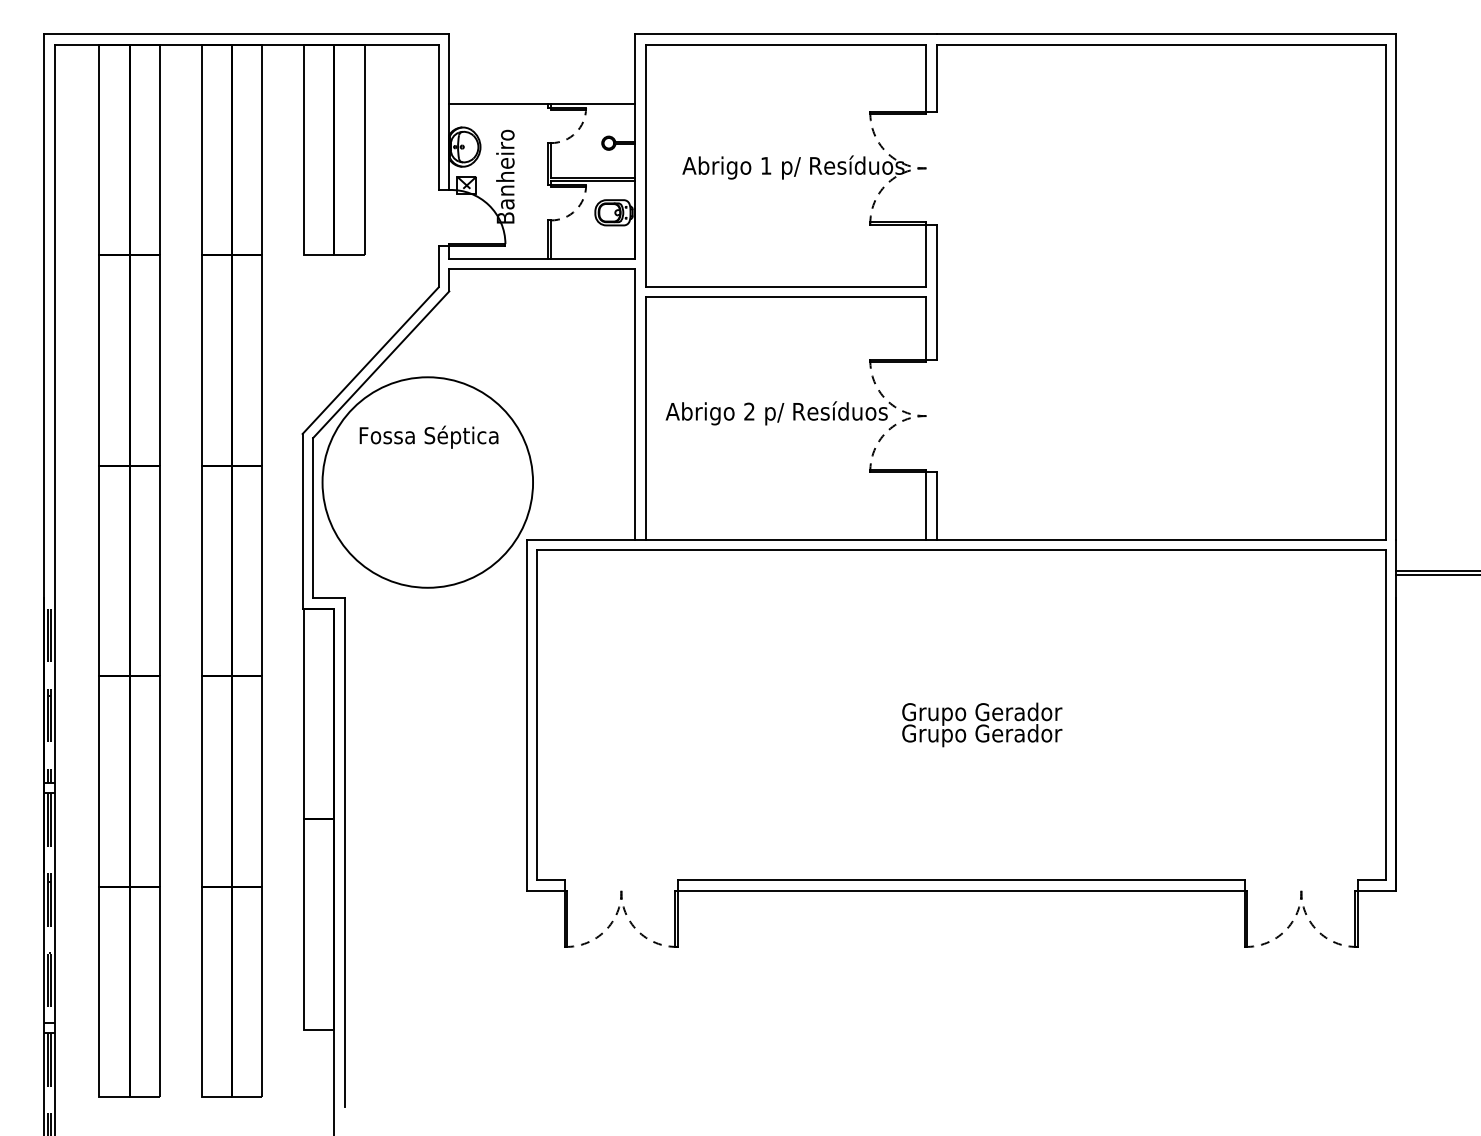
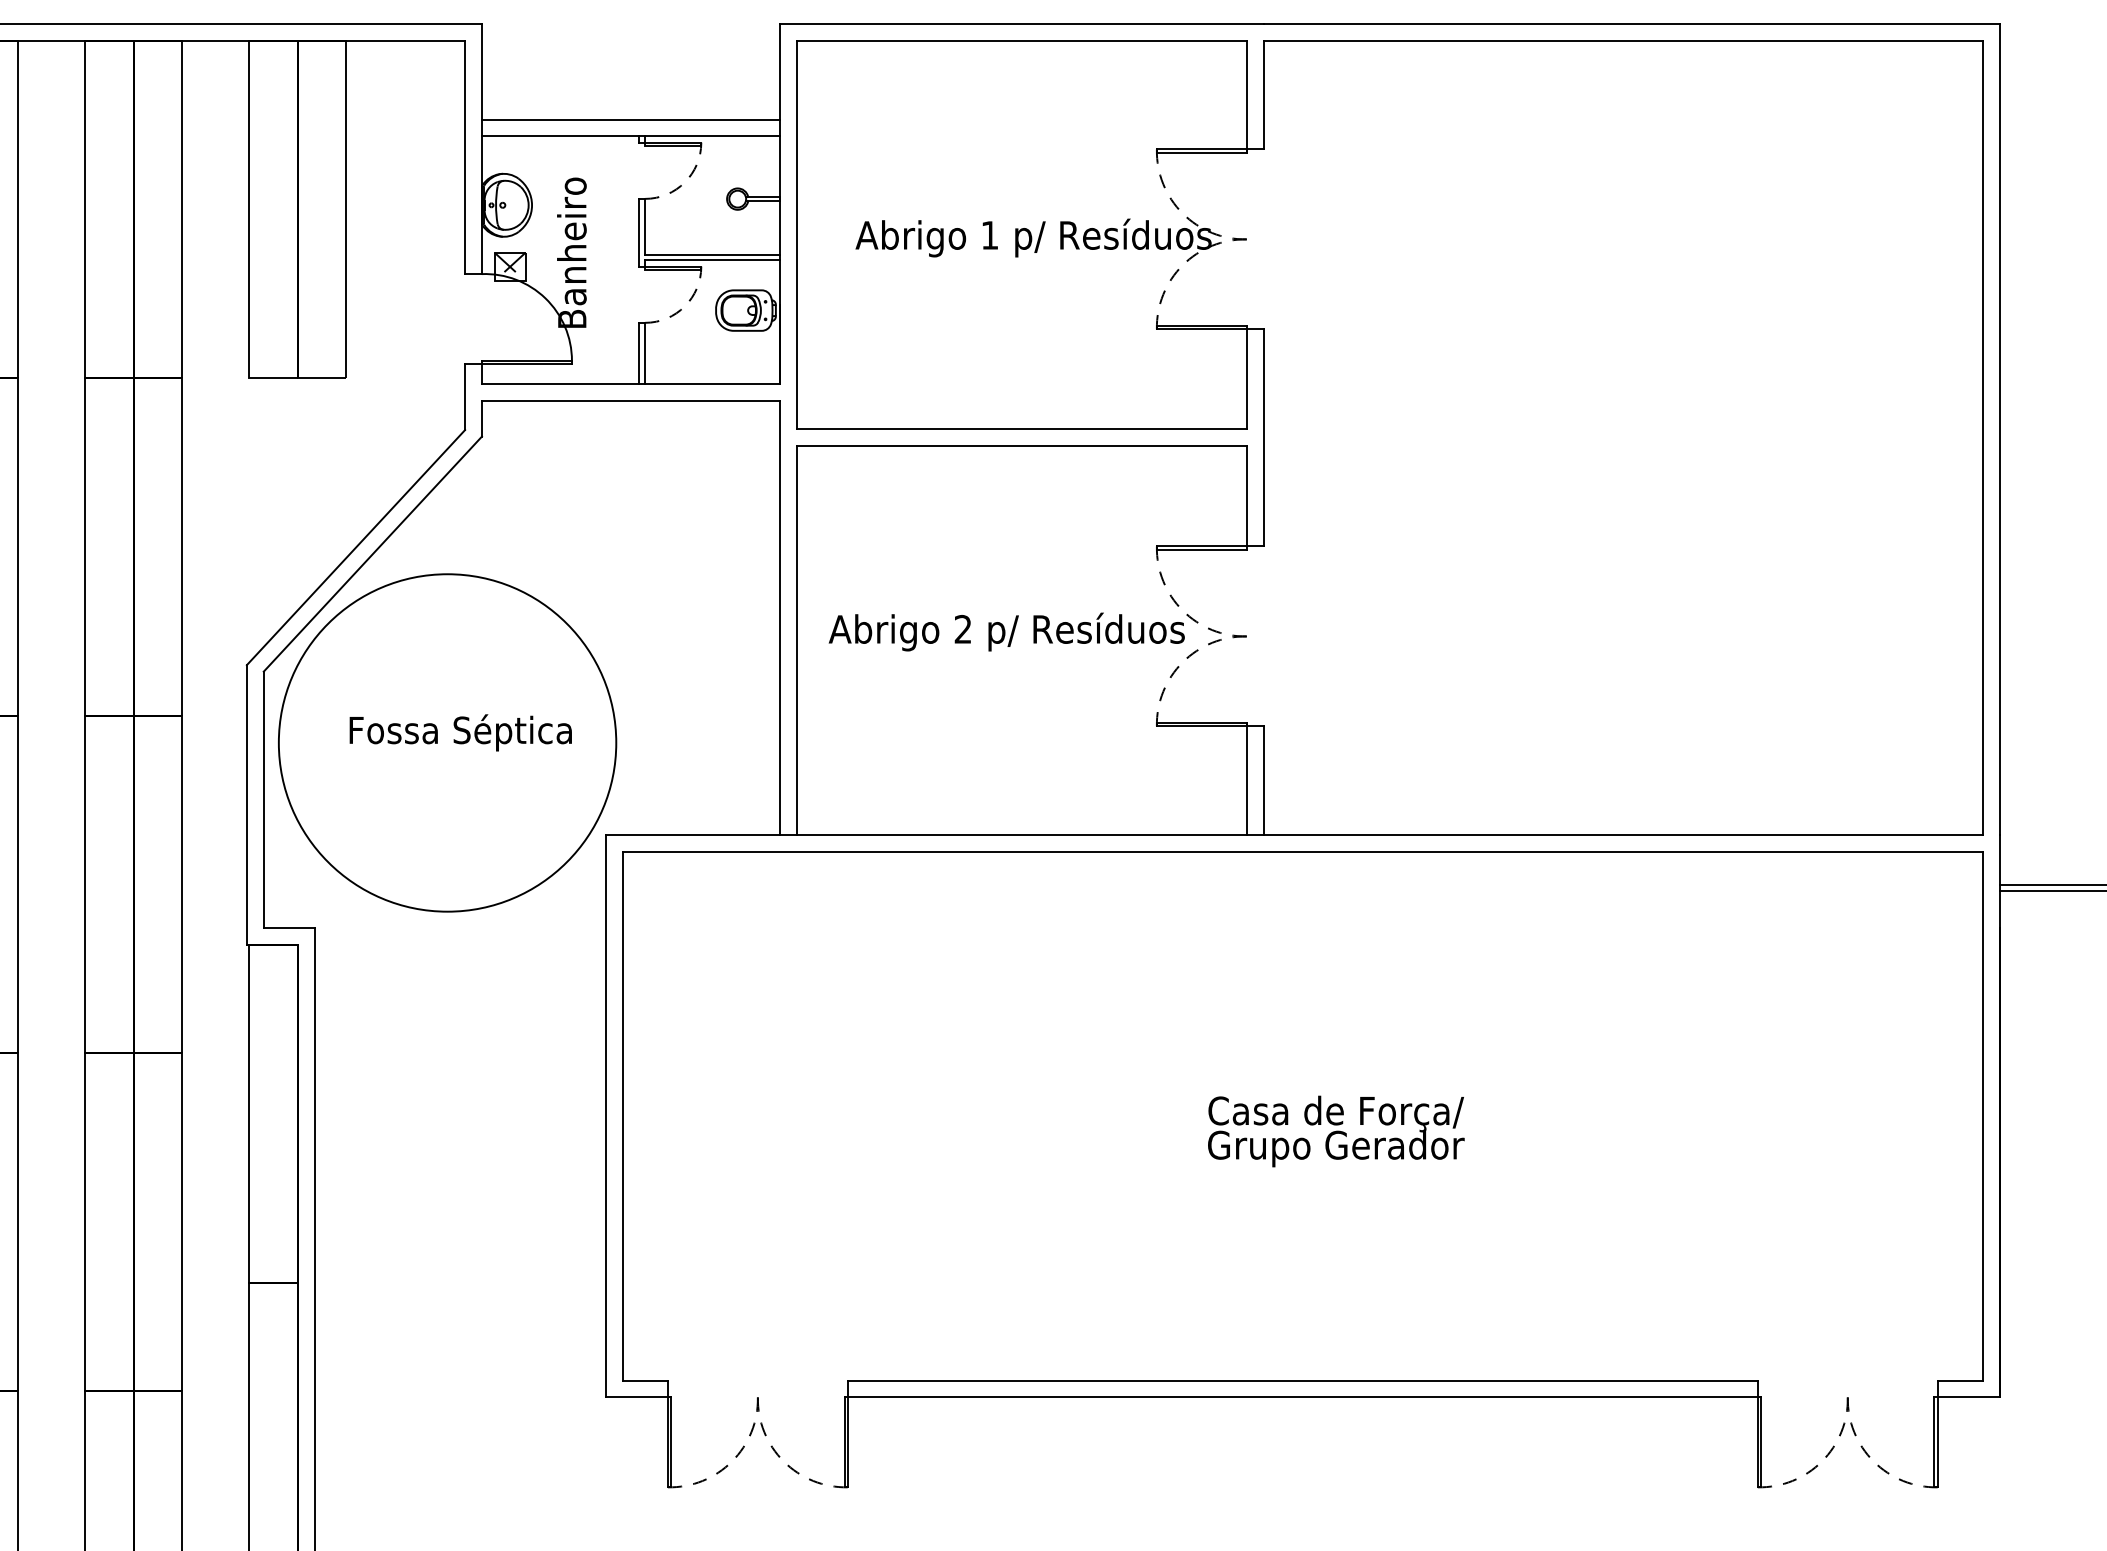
line: (542, 93) -> (631, 119), added
text: (428, 436) -> (459, 731), moved
text: (982, 713) -> (1336, 1113), Grupo Gerador -> Casa de Força/

